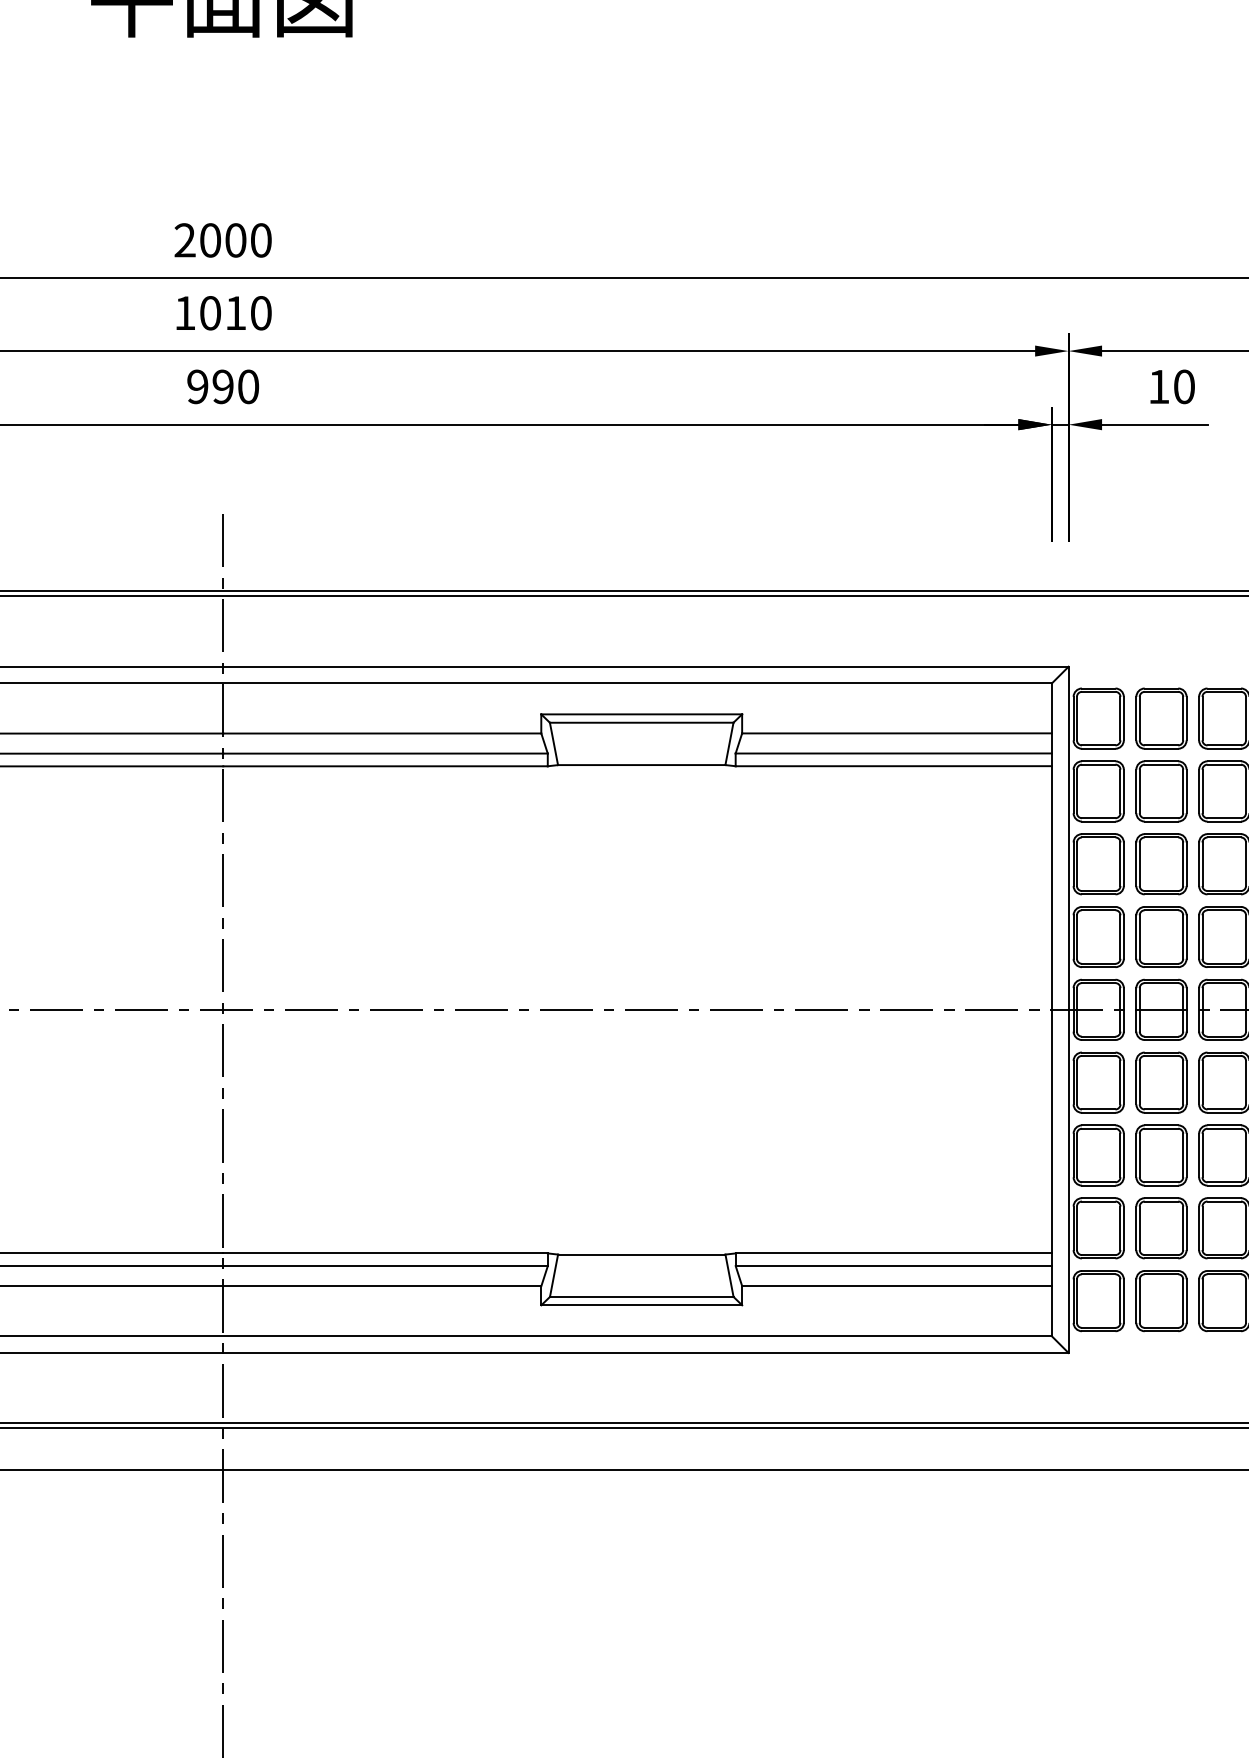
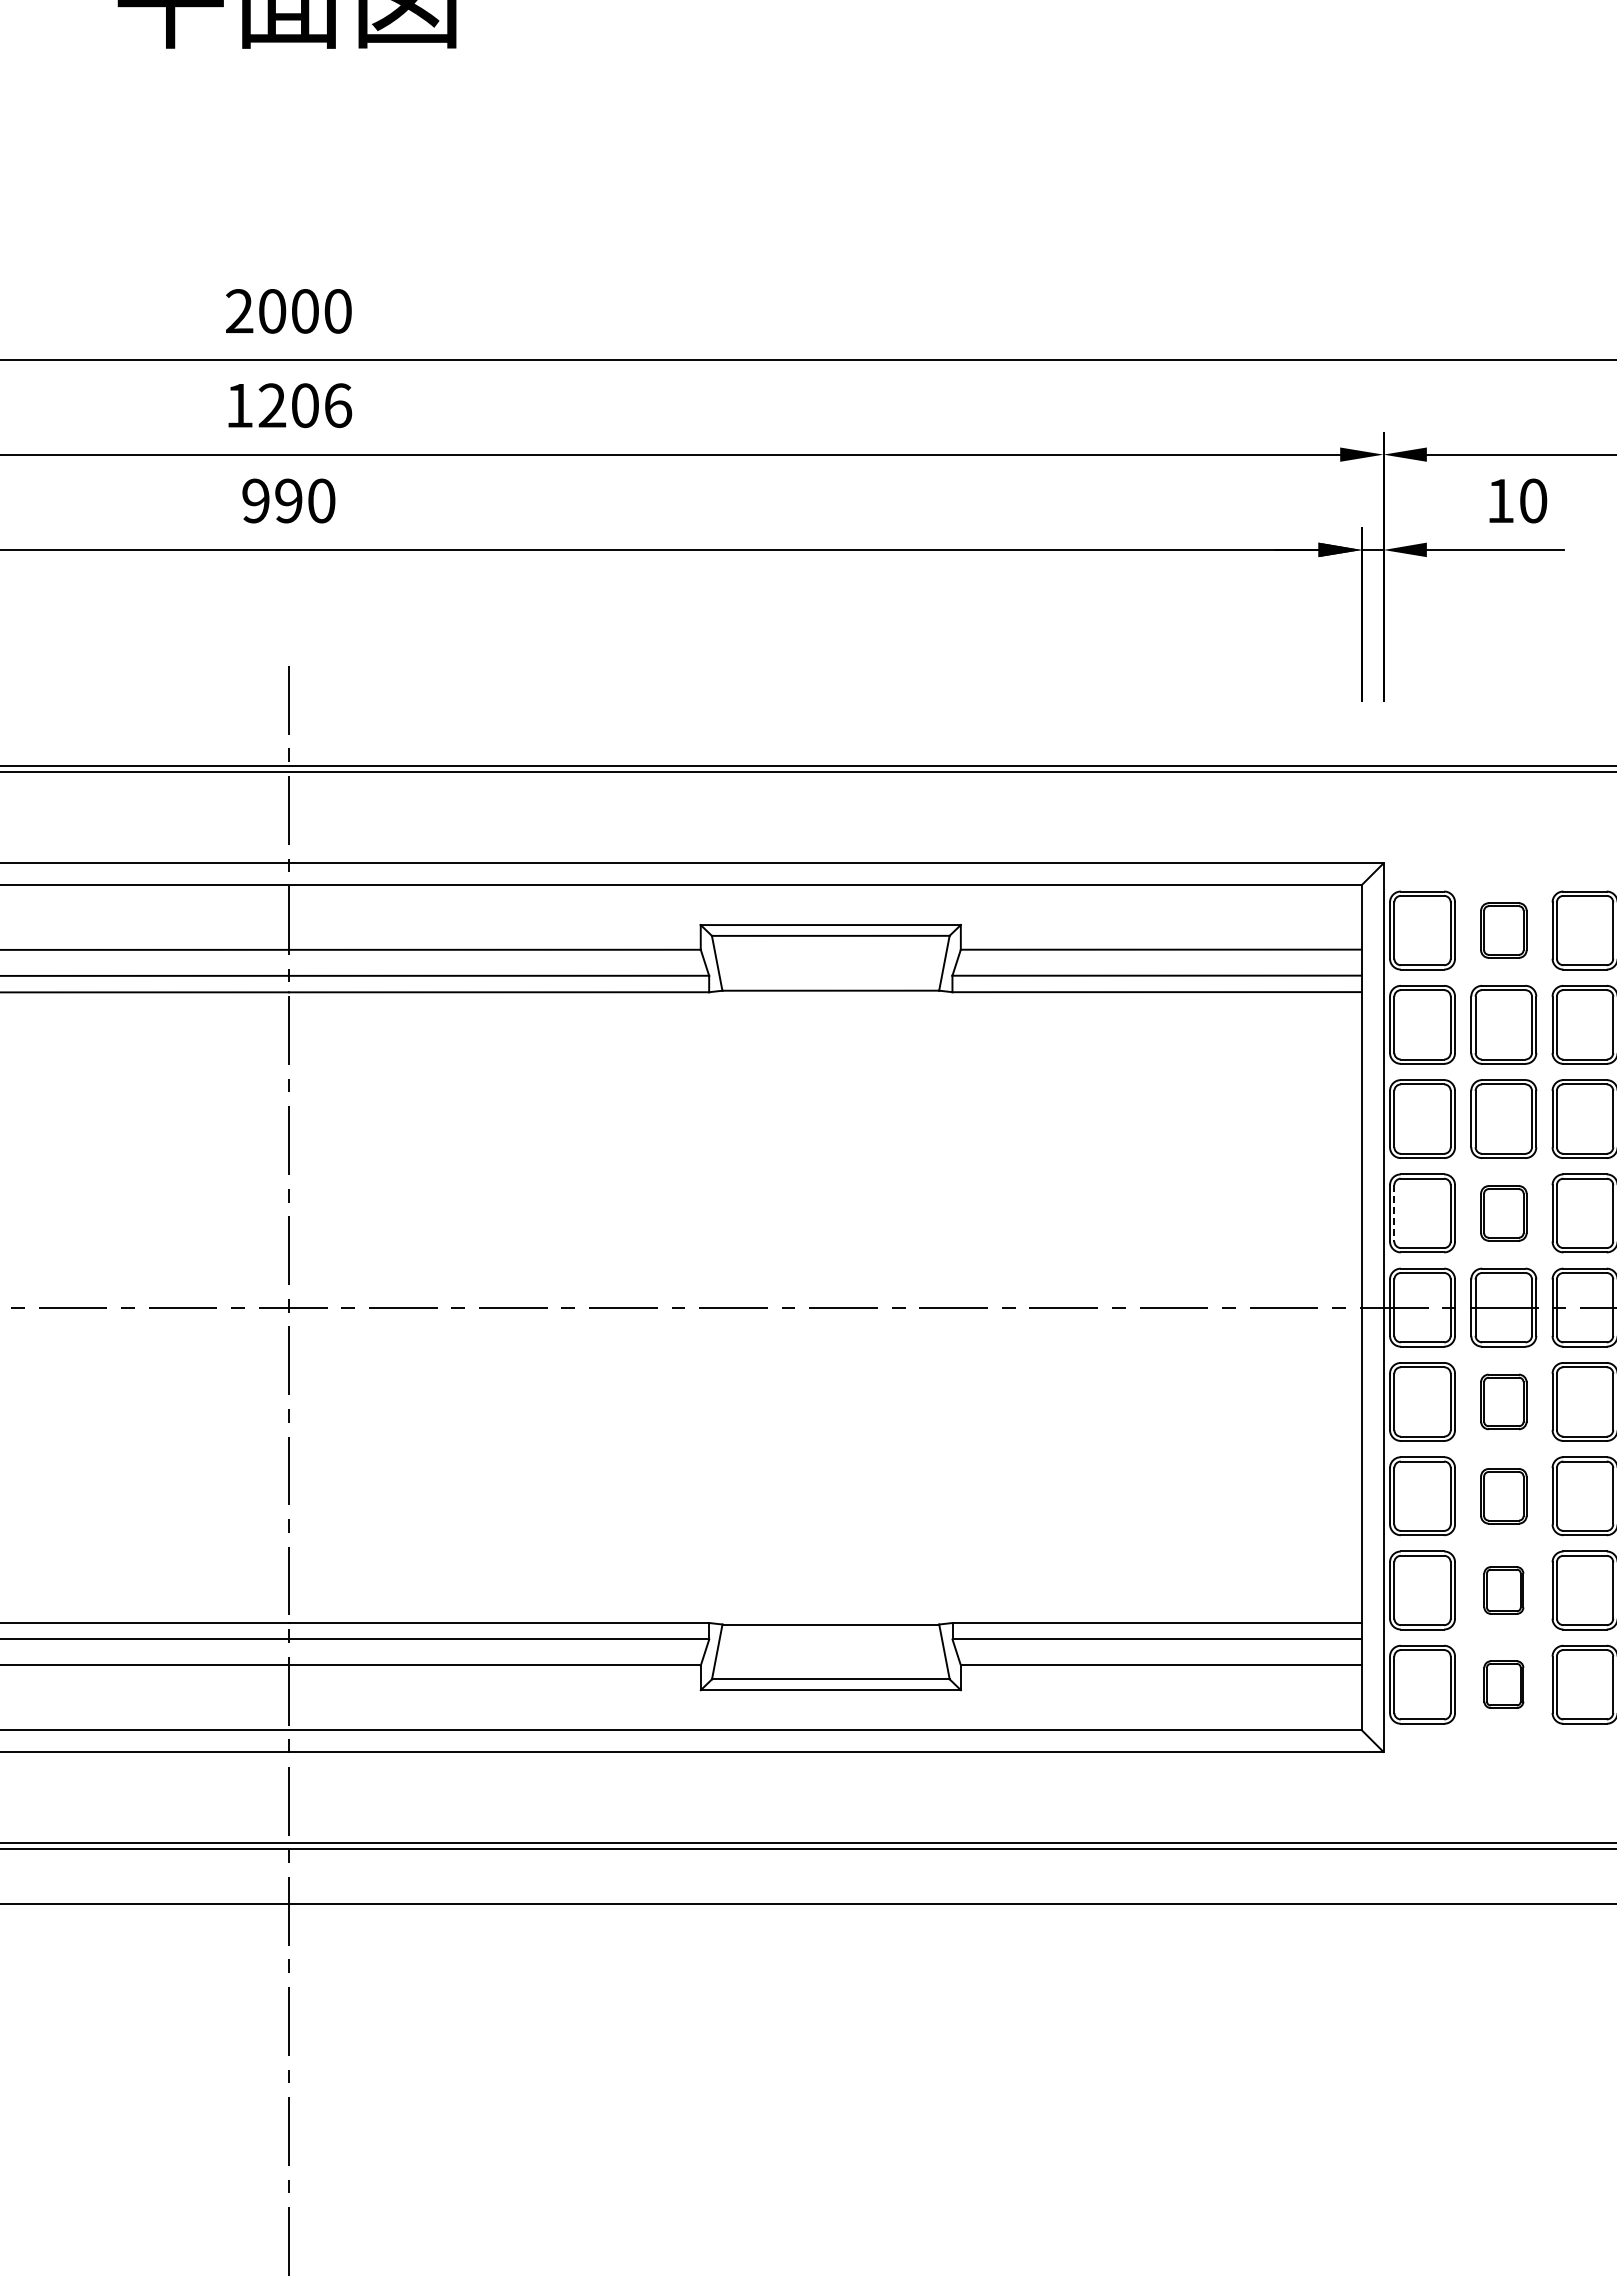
text: (236, 313) -> (305, 405), 1010 -> 1206
part: (1161, 718) -> (1503, 930), size x0.7
line: (1077, 937) -> (1394, 1213), solid -> dashed
part: (1161, 937) -> (1503, 1213), size x0.7
part: (1161, 1082) -> (1503, 1401), size x0.7
part: (1161, 1155) -> (1503, 1496), size x0.7
part: (1161, 1228) -> (1503, 1590), size x0.6
part: (1161, 1300) -> (1503, 1684), size x0.6

